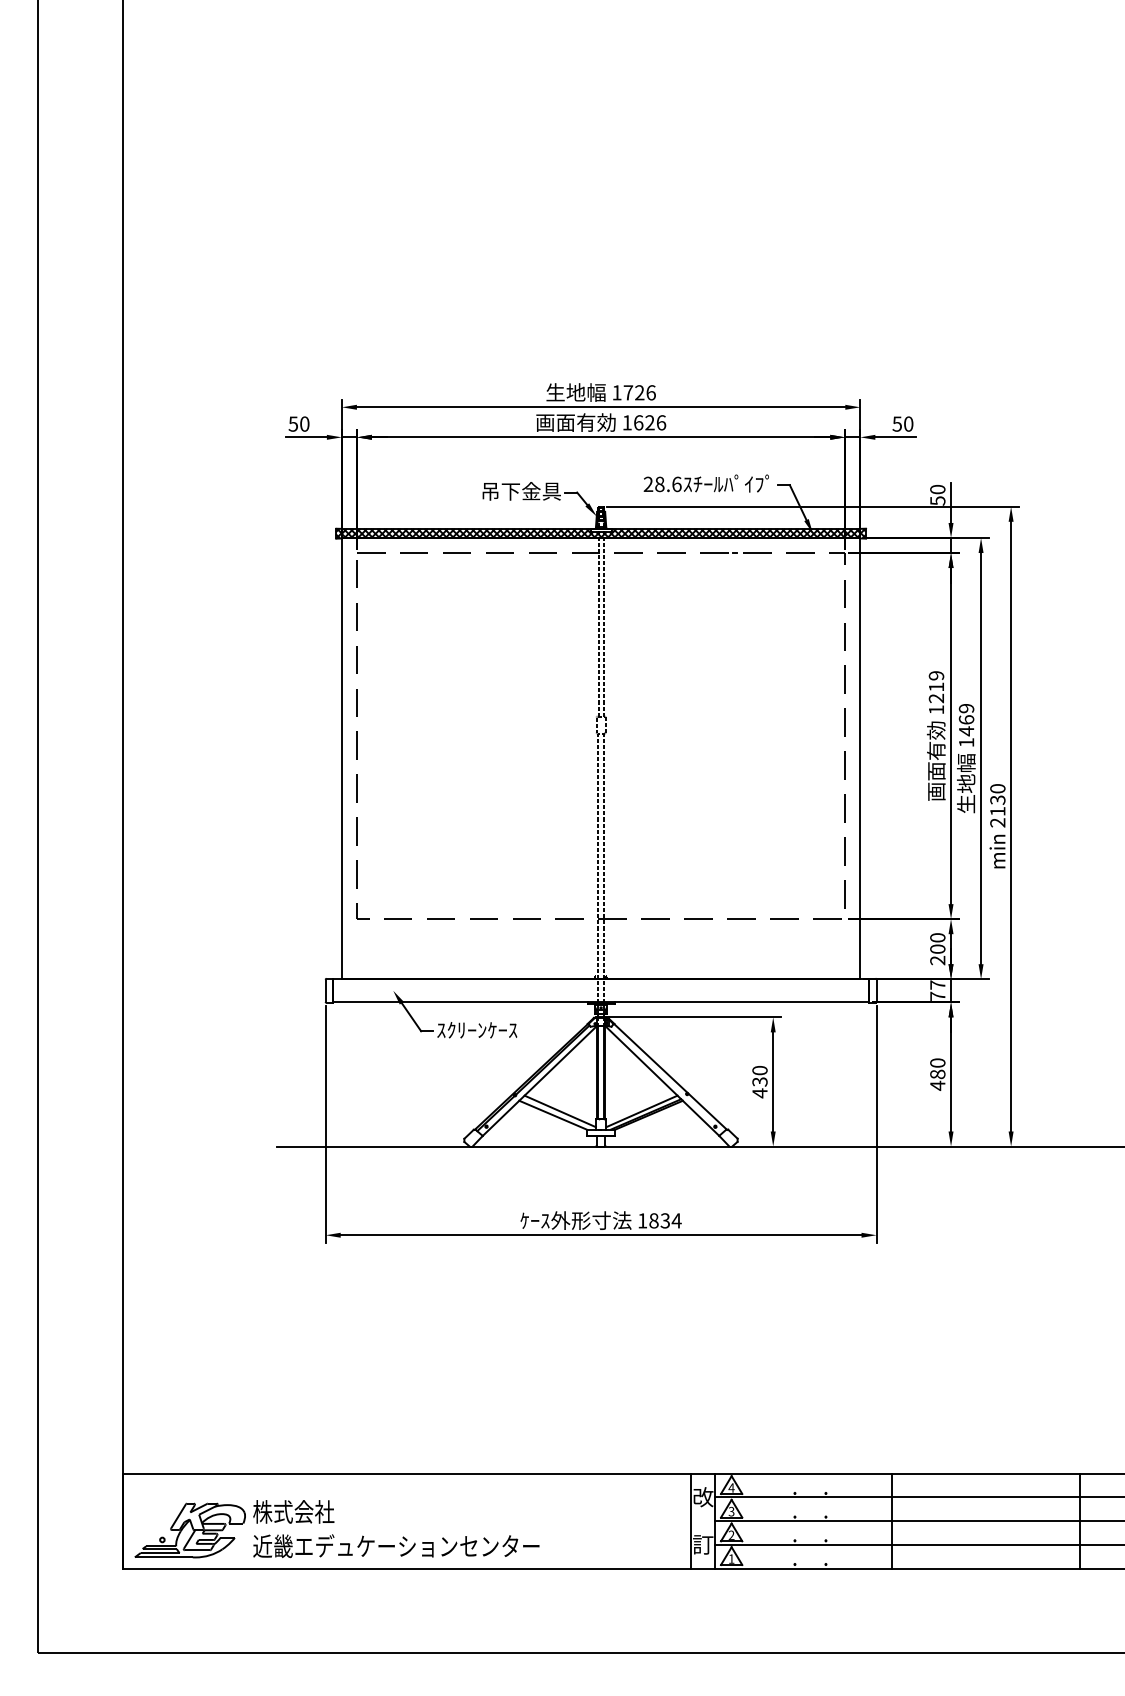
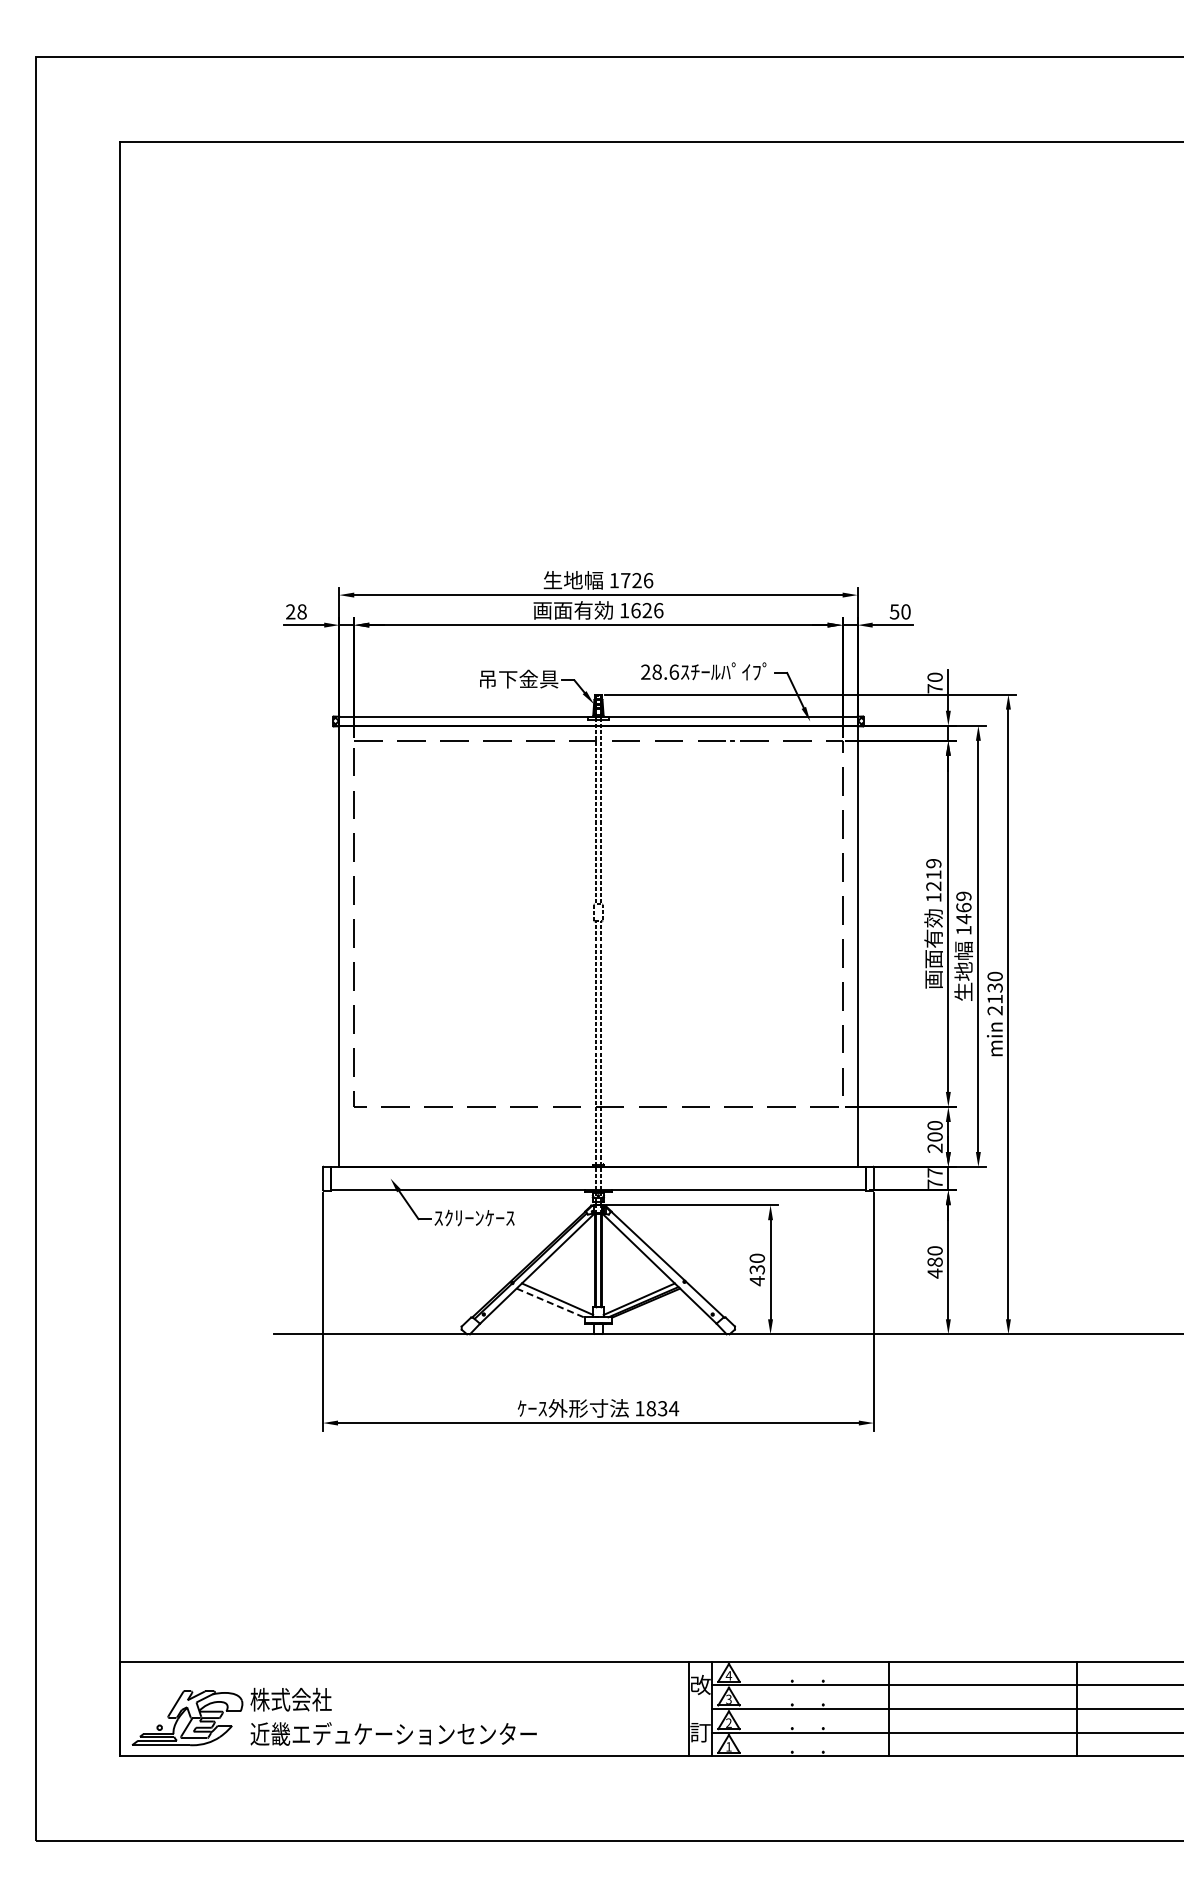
text: (298, 423) -> (295, 611), 50 -> 28
text: (937, 500) -> (934, 688), 50 -> 70
hatch: (601, 532) -> (598, 720), removed
line: (554, 1115) -> (551, 1303), solid -> dashed

